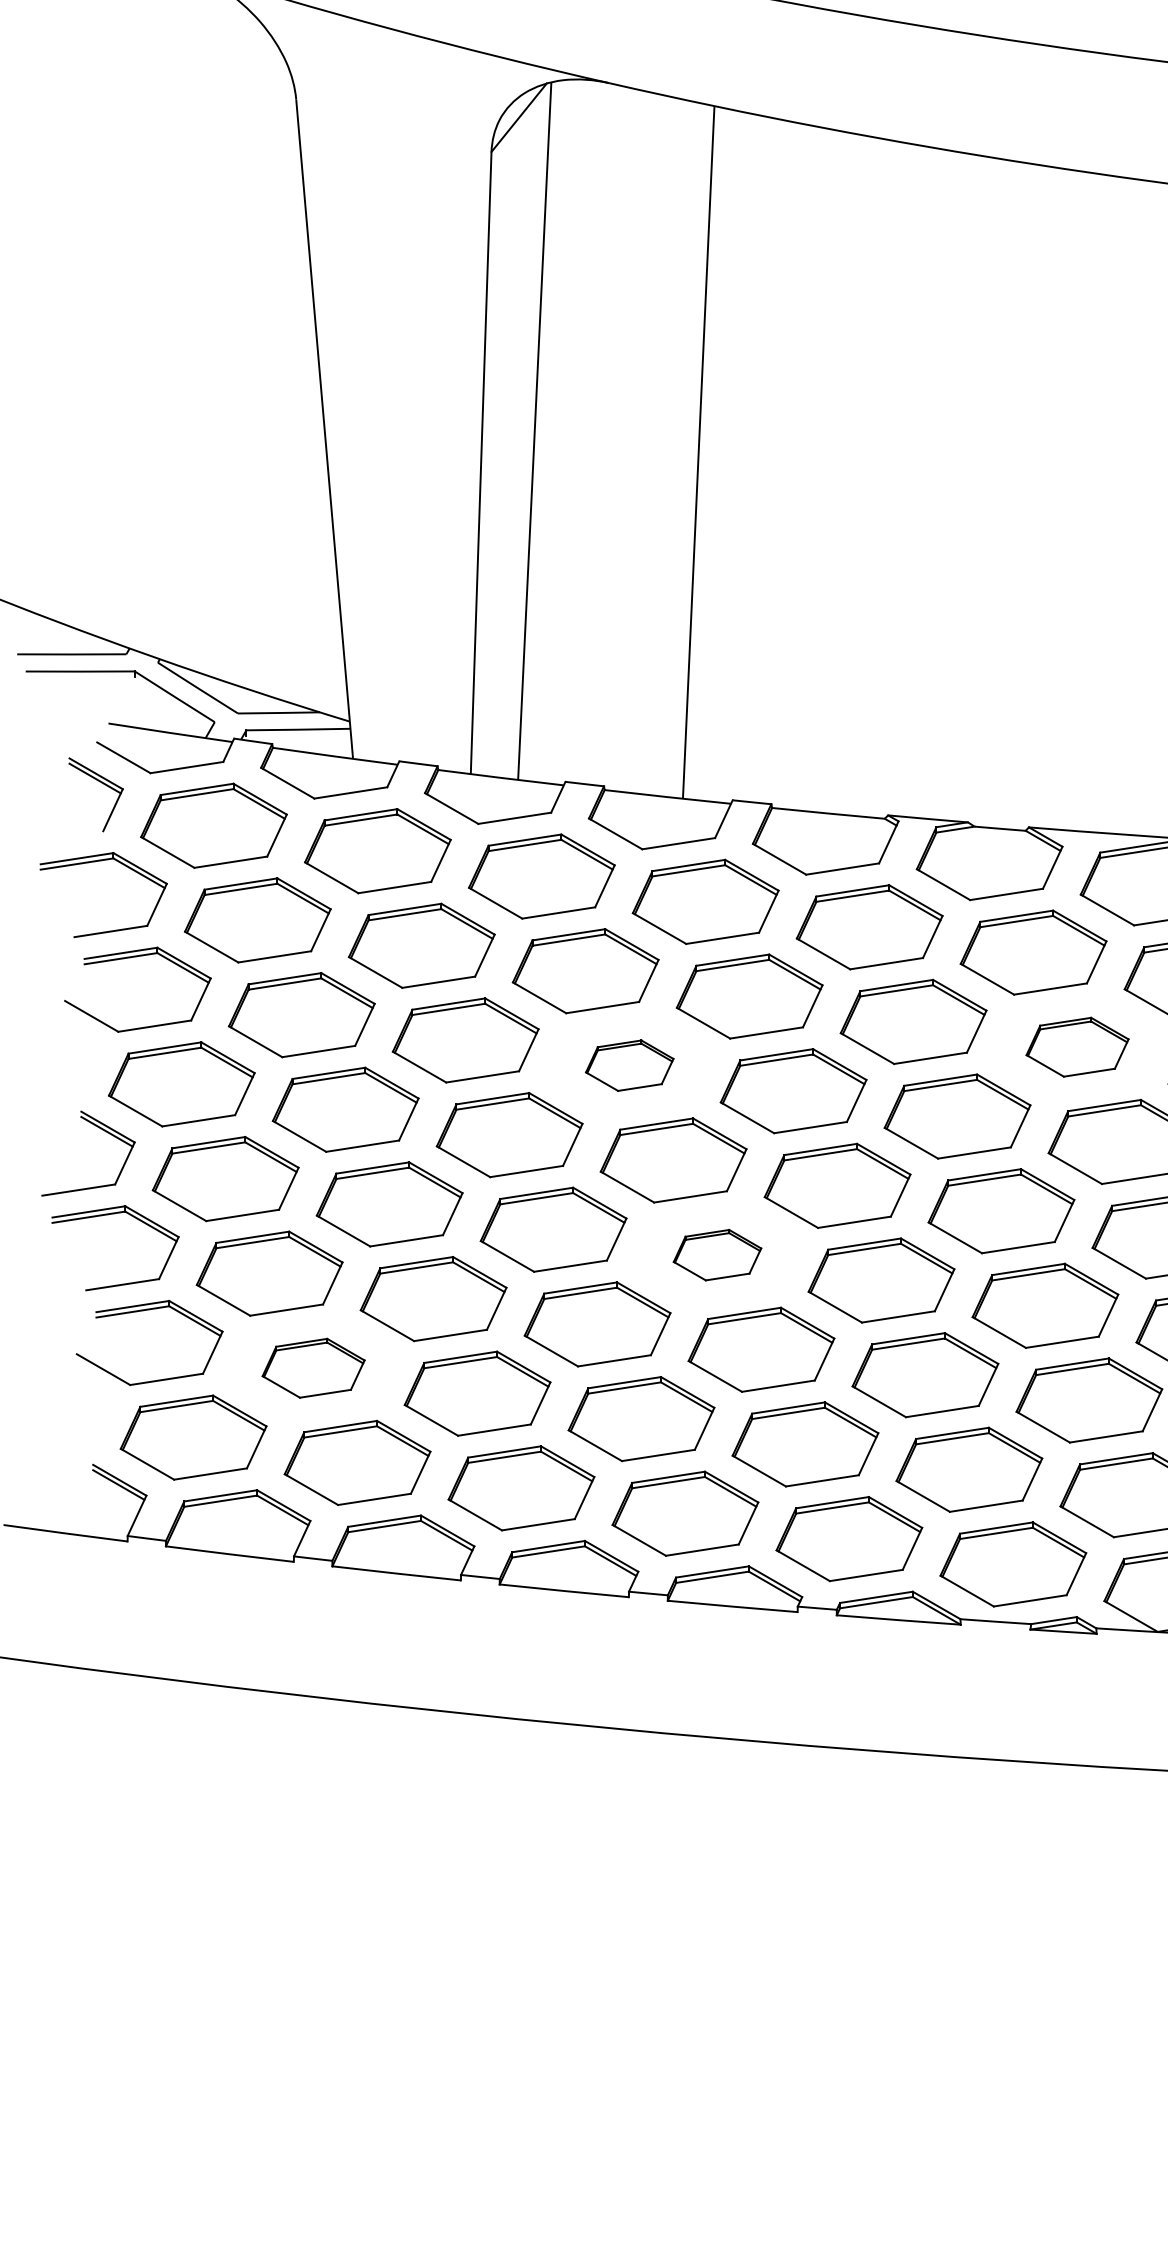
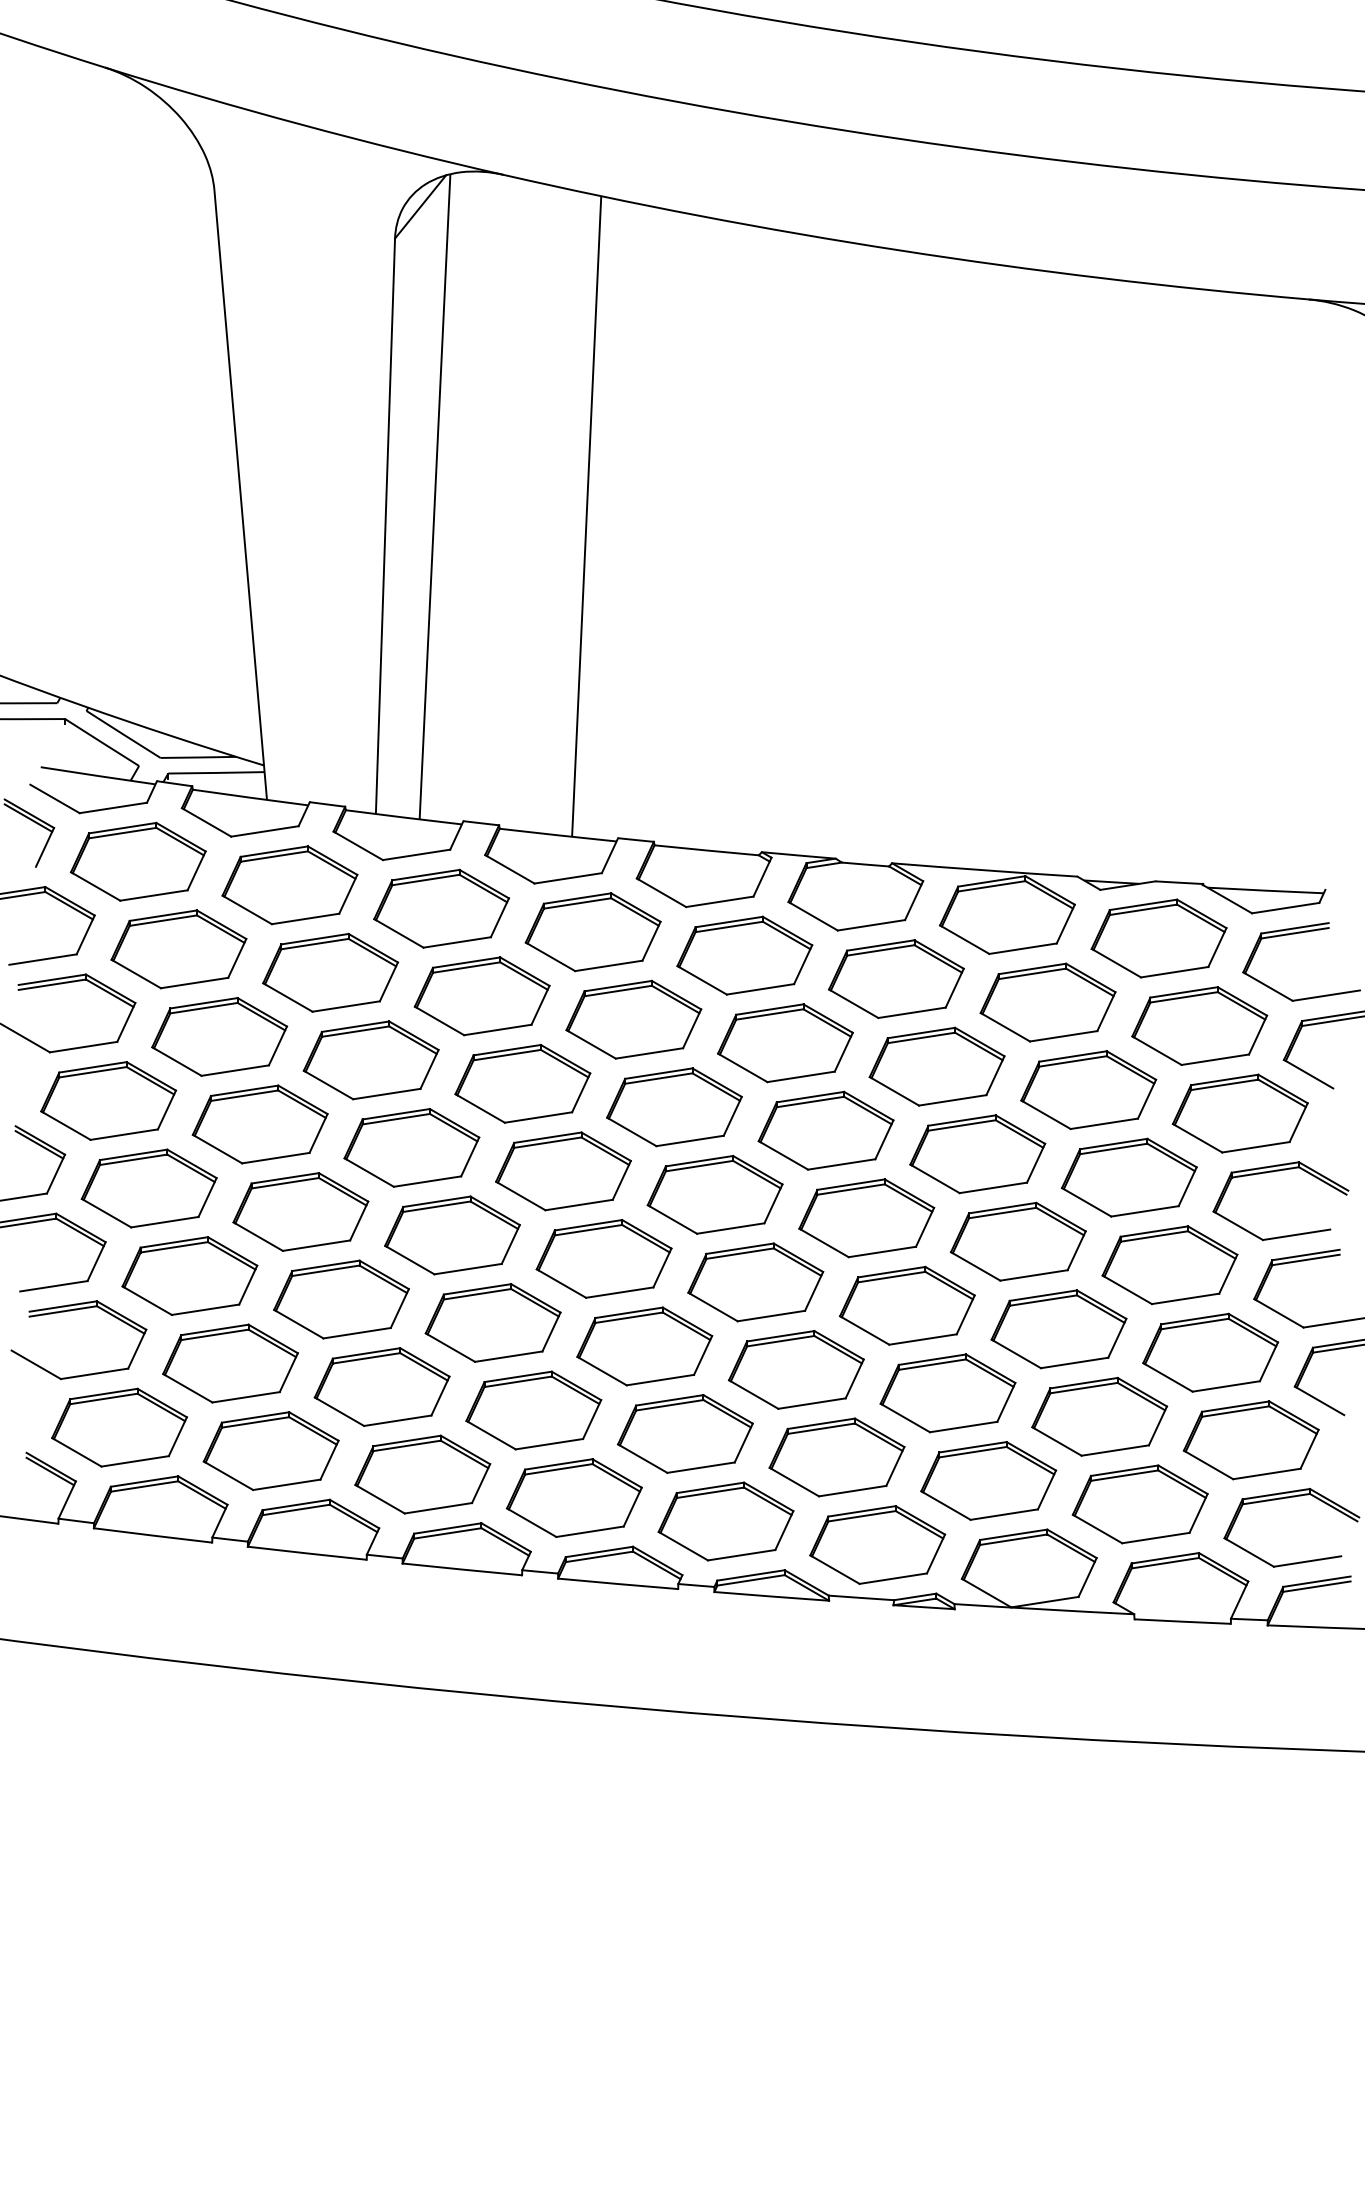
part: (1076, 1047) -> (936, 1066), size x1.43
part: (629, 1065) -> (522, 1083), size x1.67
part: (716, 1254) -> (603, 1258), size x1.67
part: (313, 1368) -> (230, 1363), size x1.43

